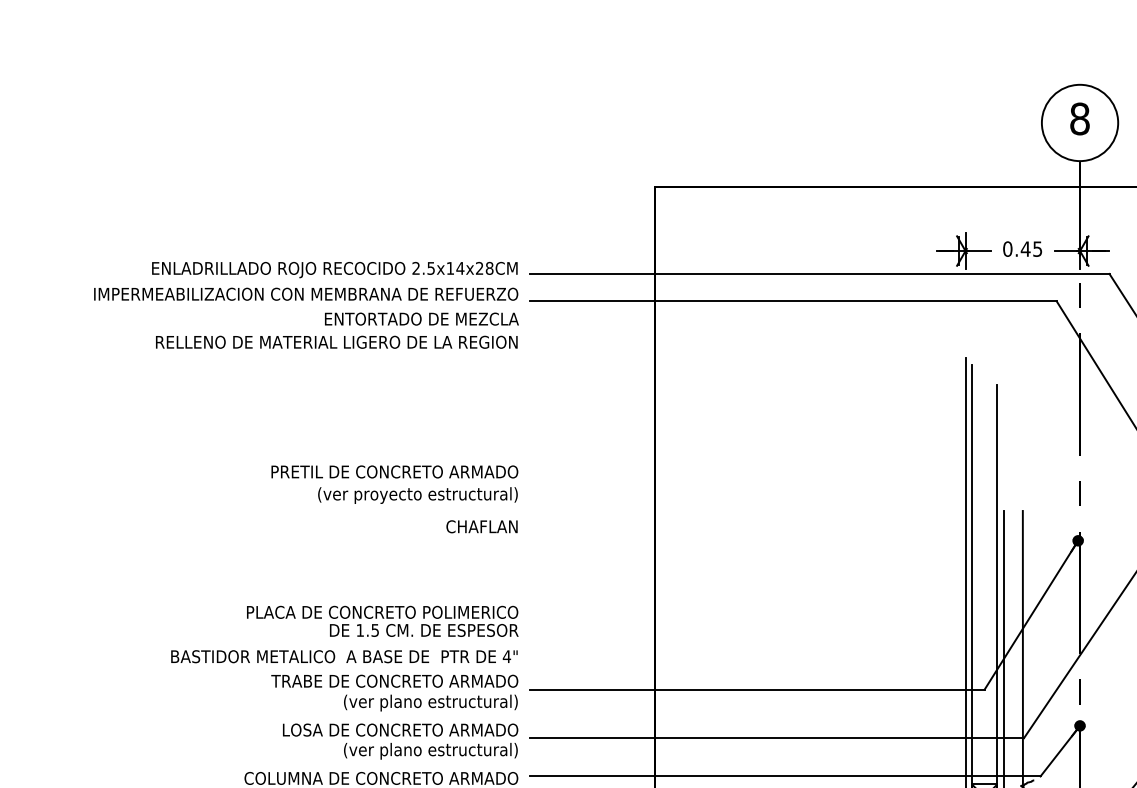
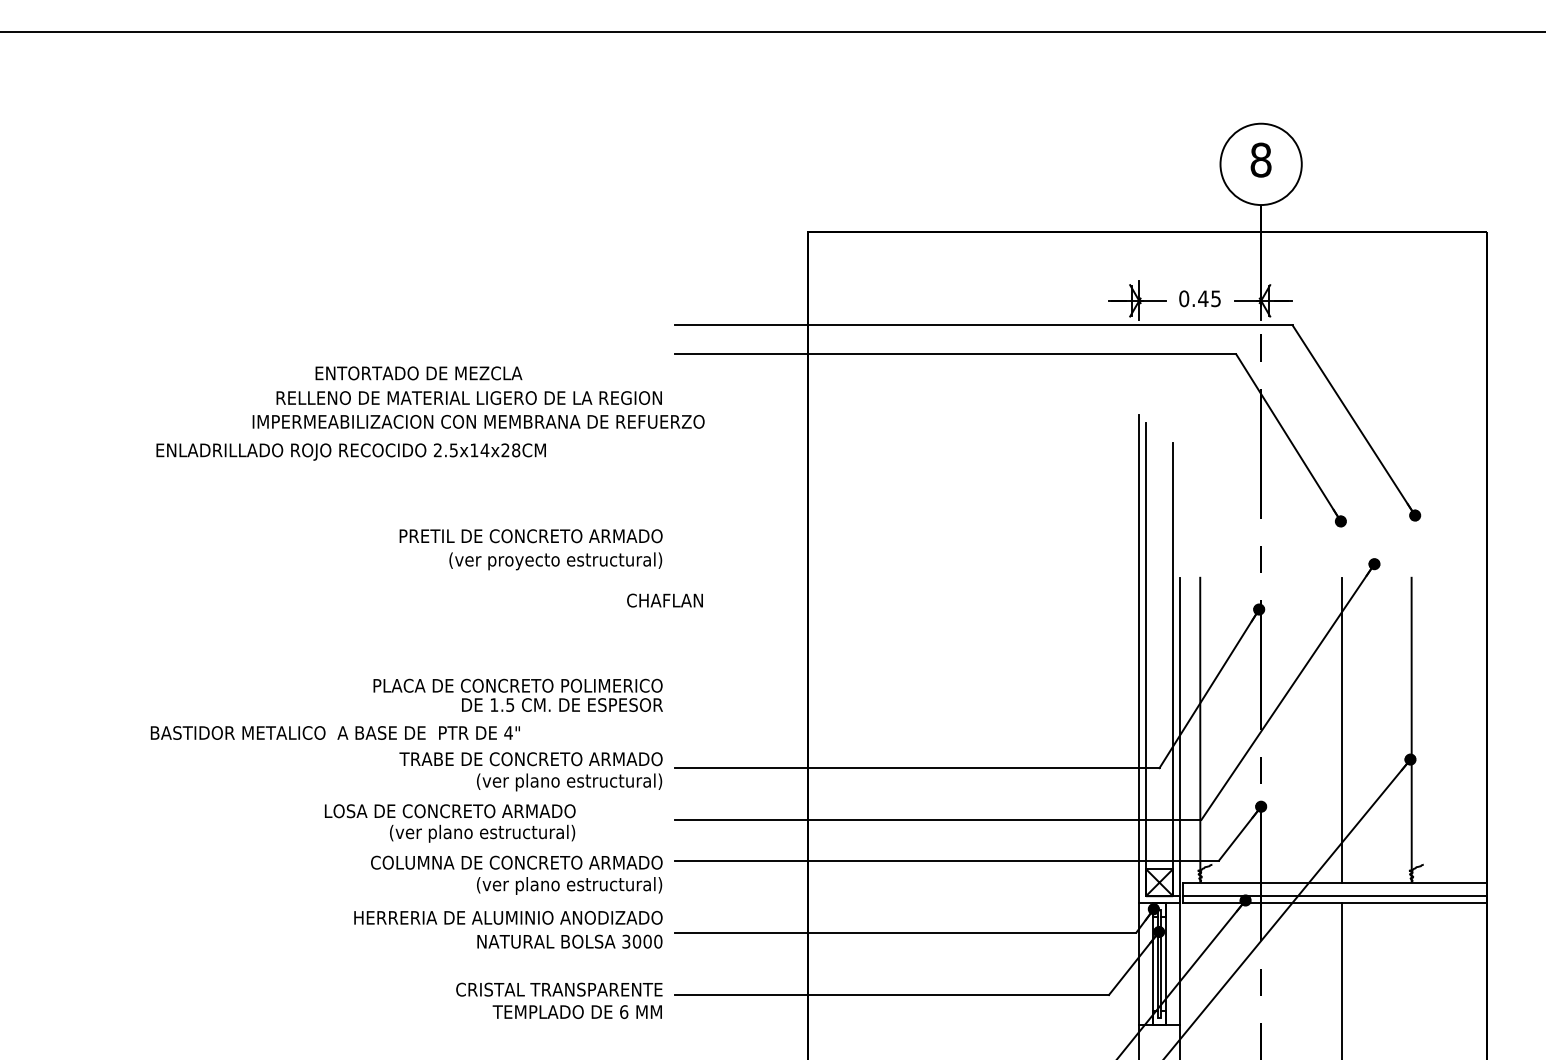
text: (334, 269) -> (350, 451), moved
text: (306, 293) -> (478, 421), moved
text: (421, 319) -> (418, 373), moved
text: (481, 526) -> (664, 600), moved
text: (343, 656) -> (334, 732), moved
text: (400, 741) -> (450, 823), moved

